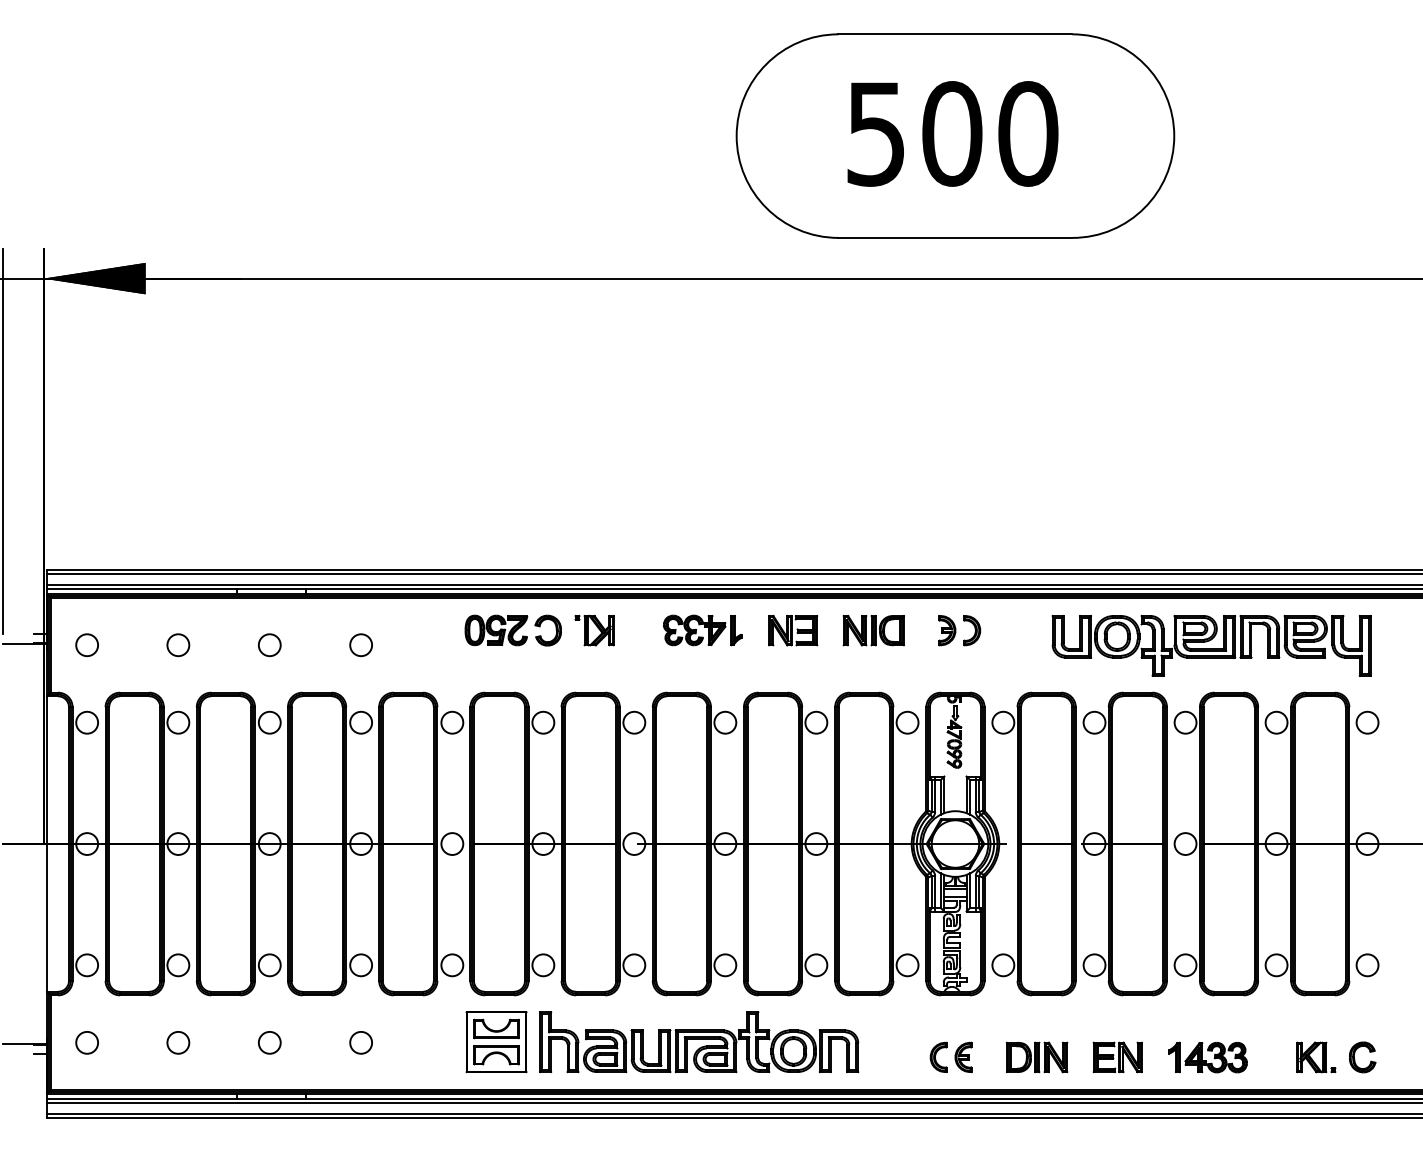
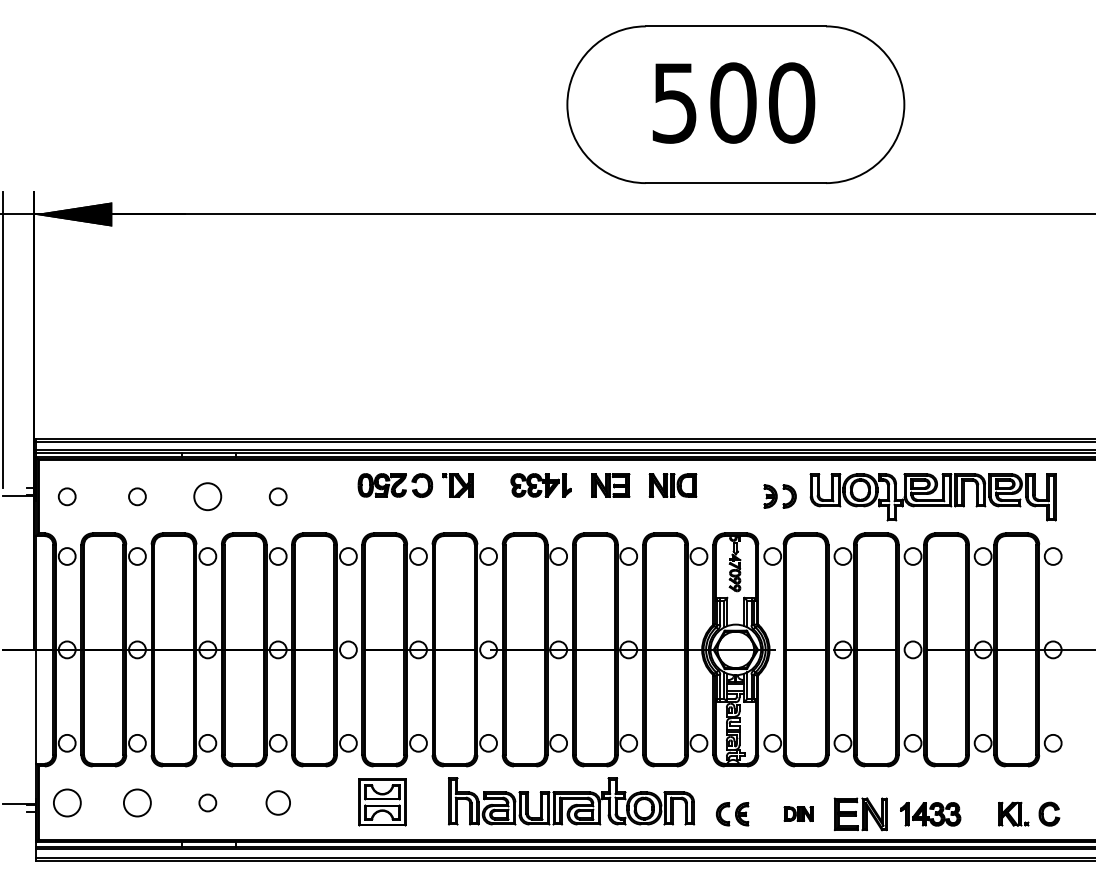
part: (958, 630) -> (779, 496), moved
circle: (269, 644) -> (207, 496), size x1.6
circle: (86, 1042) -> (66, 802), size x1.6
circle: (178, 1042) -> (137, 802), size x1.6
circle: (360, 1042) -> (277, 802), size x1.4
part: (699, 1042) -> (571, 801), moved
part: (1036, 1056) -> (798, 813), size x0.6
part: (1117, 1056) -> (860, 813), size x1.4

